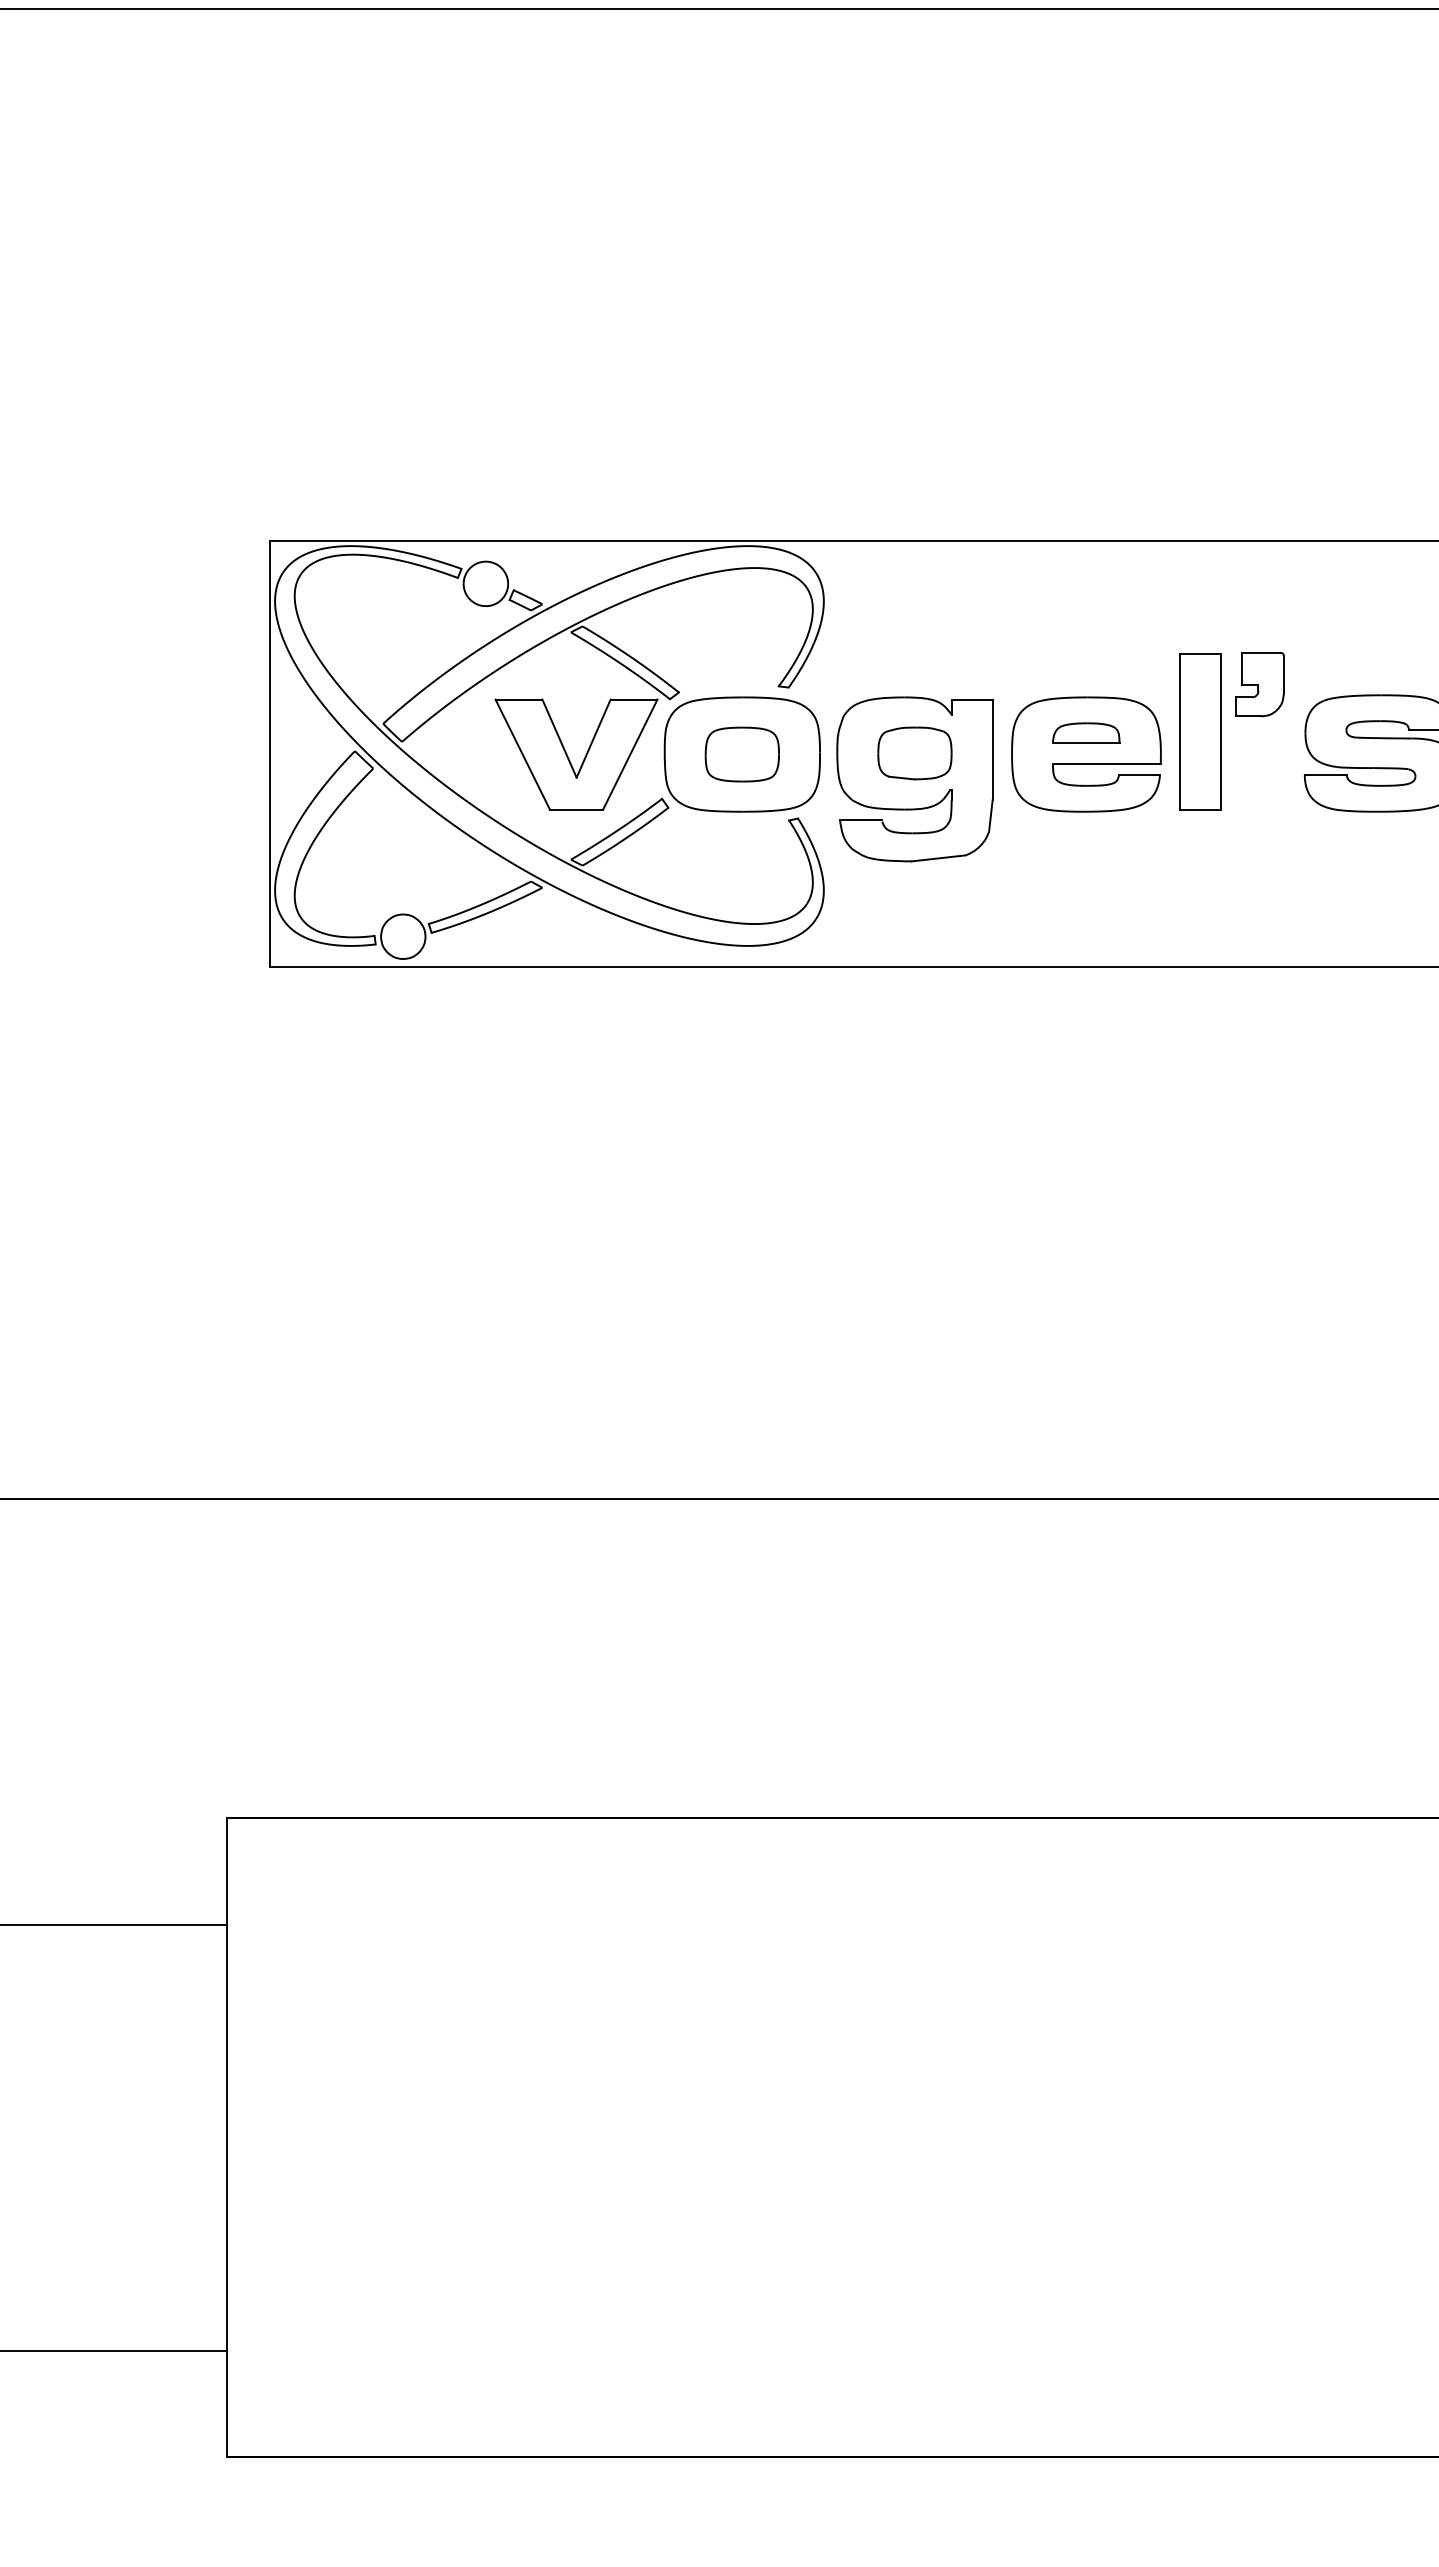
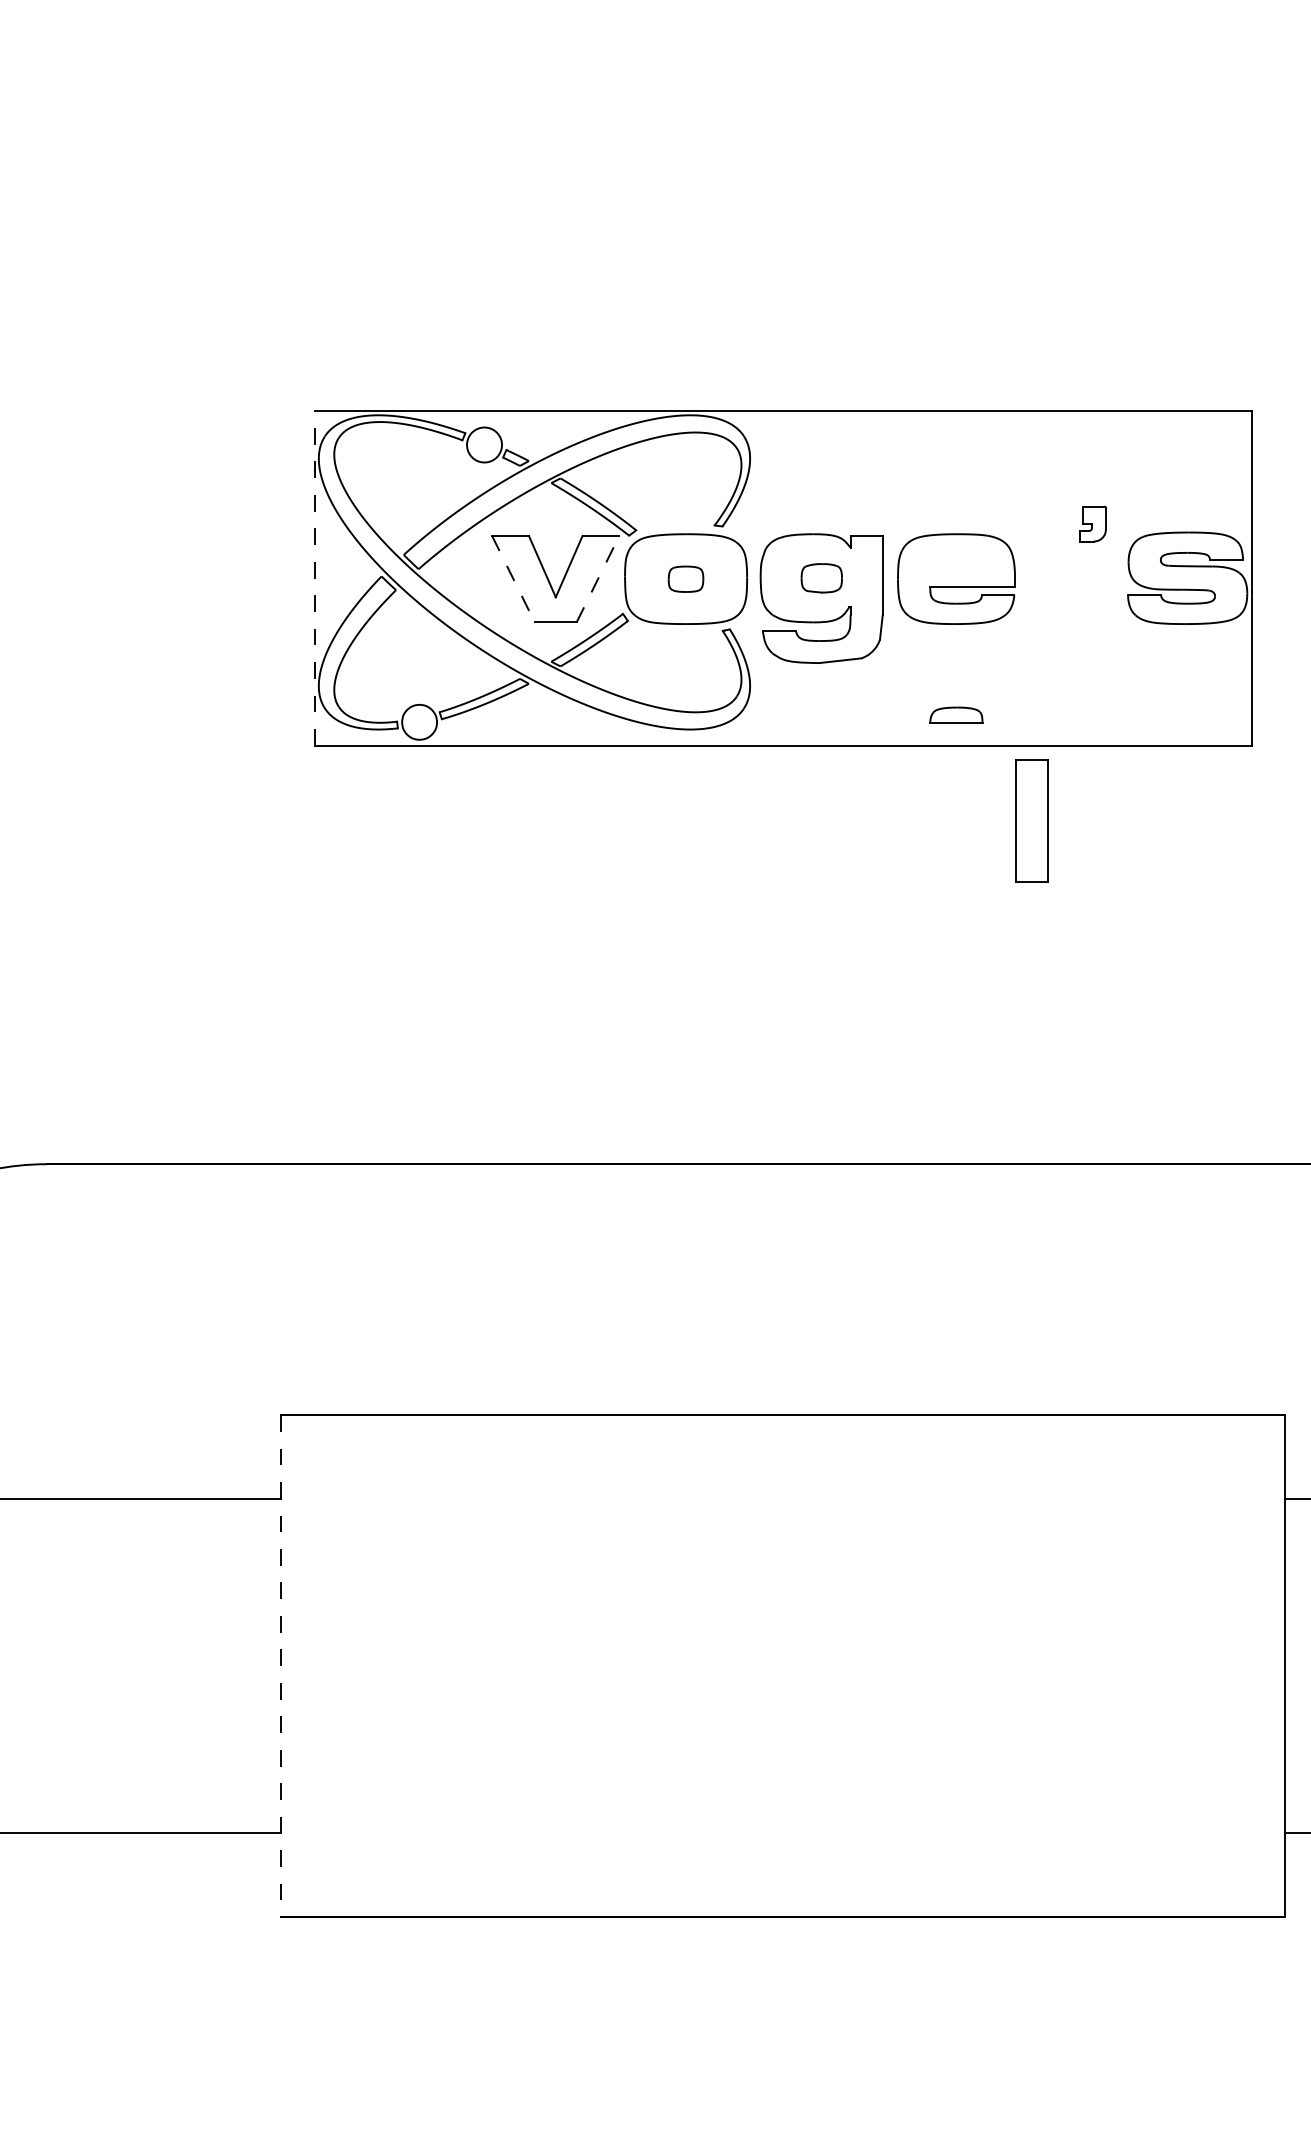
part: (1259, 683) -> (1092, 523), size x0.7
part: (1199, 730) -> (1031, 820), moved
part: (1086, 732) -> (956, 714), moved
line: (269, 753) -> (314, 578), solid -> dashed
line: (630, 753) -> (598, 578), solid -> dashed
part: (914, 753) -> (821, 578), size x0.7
line: (522, 755) -> (513, 579), solid -> dashed
part: (741, 755) -> (685, 579), size x0.6
line: (227, 2138) -> (281, 1666), solid -> dashed

